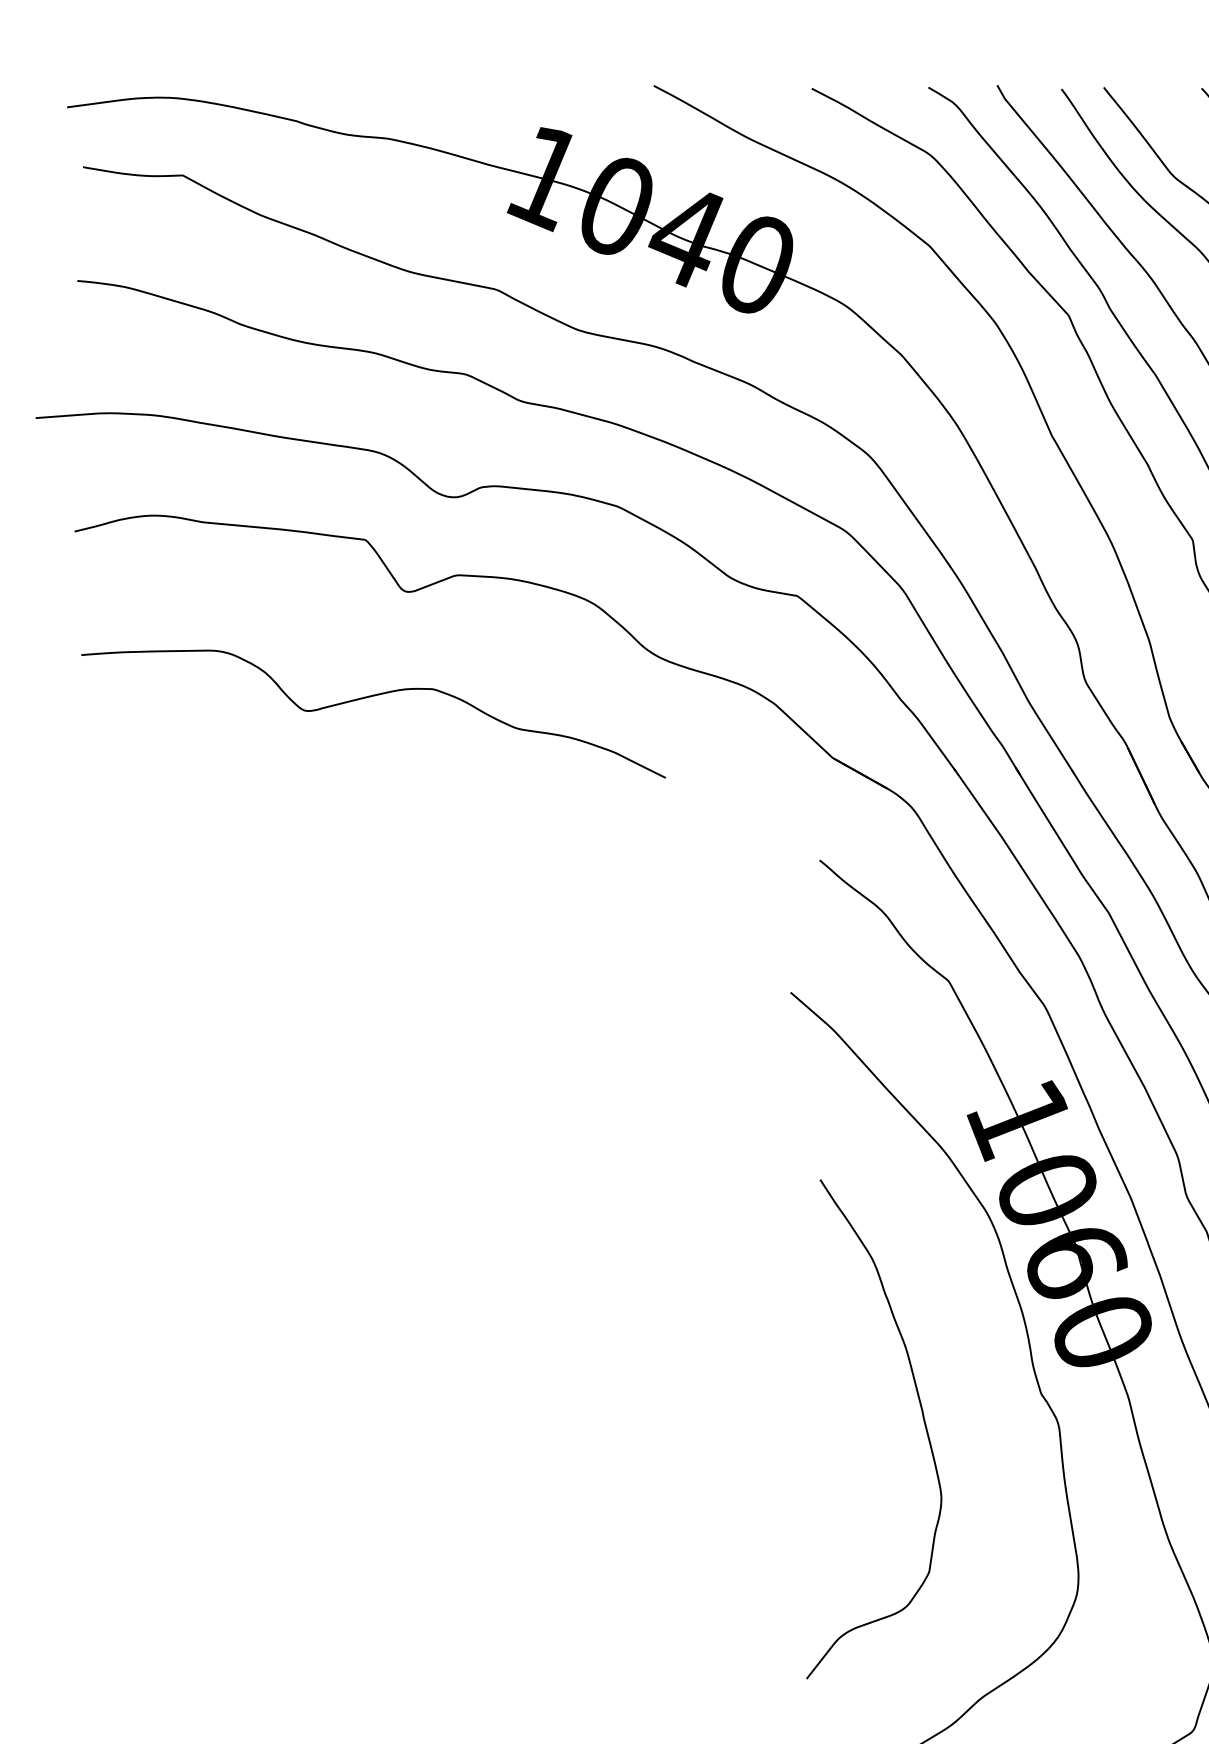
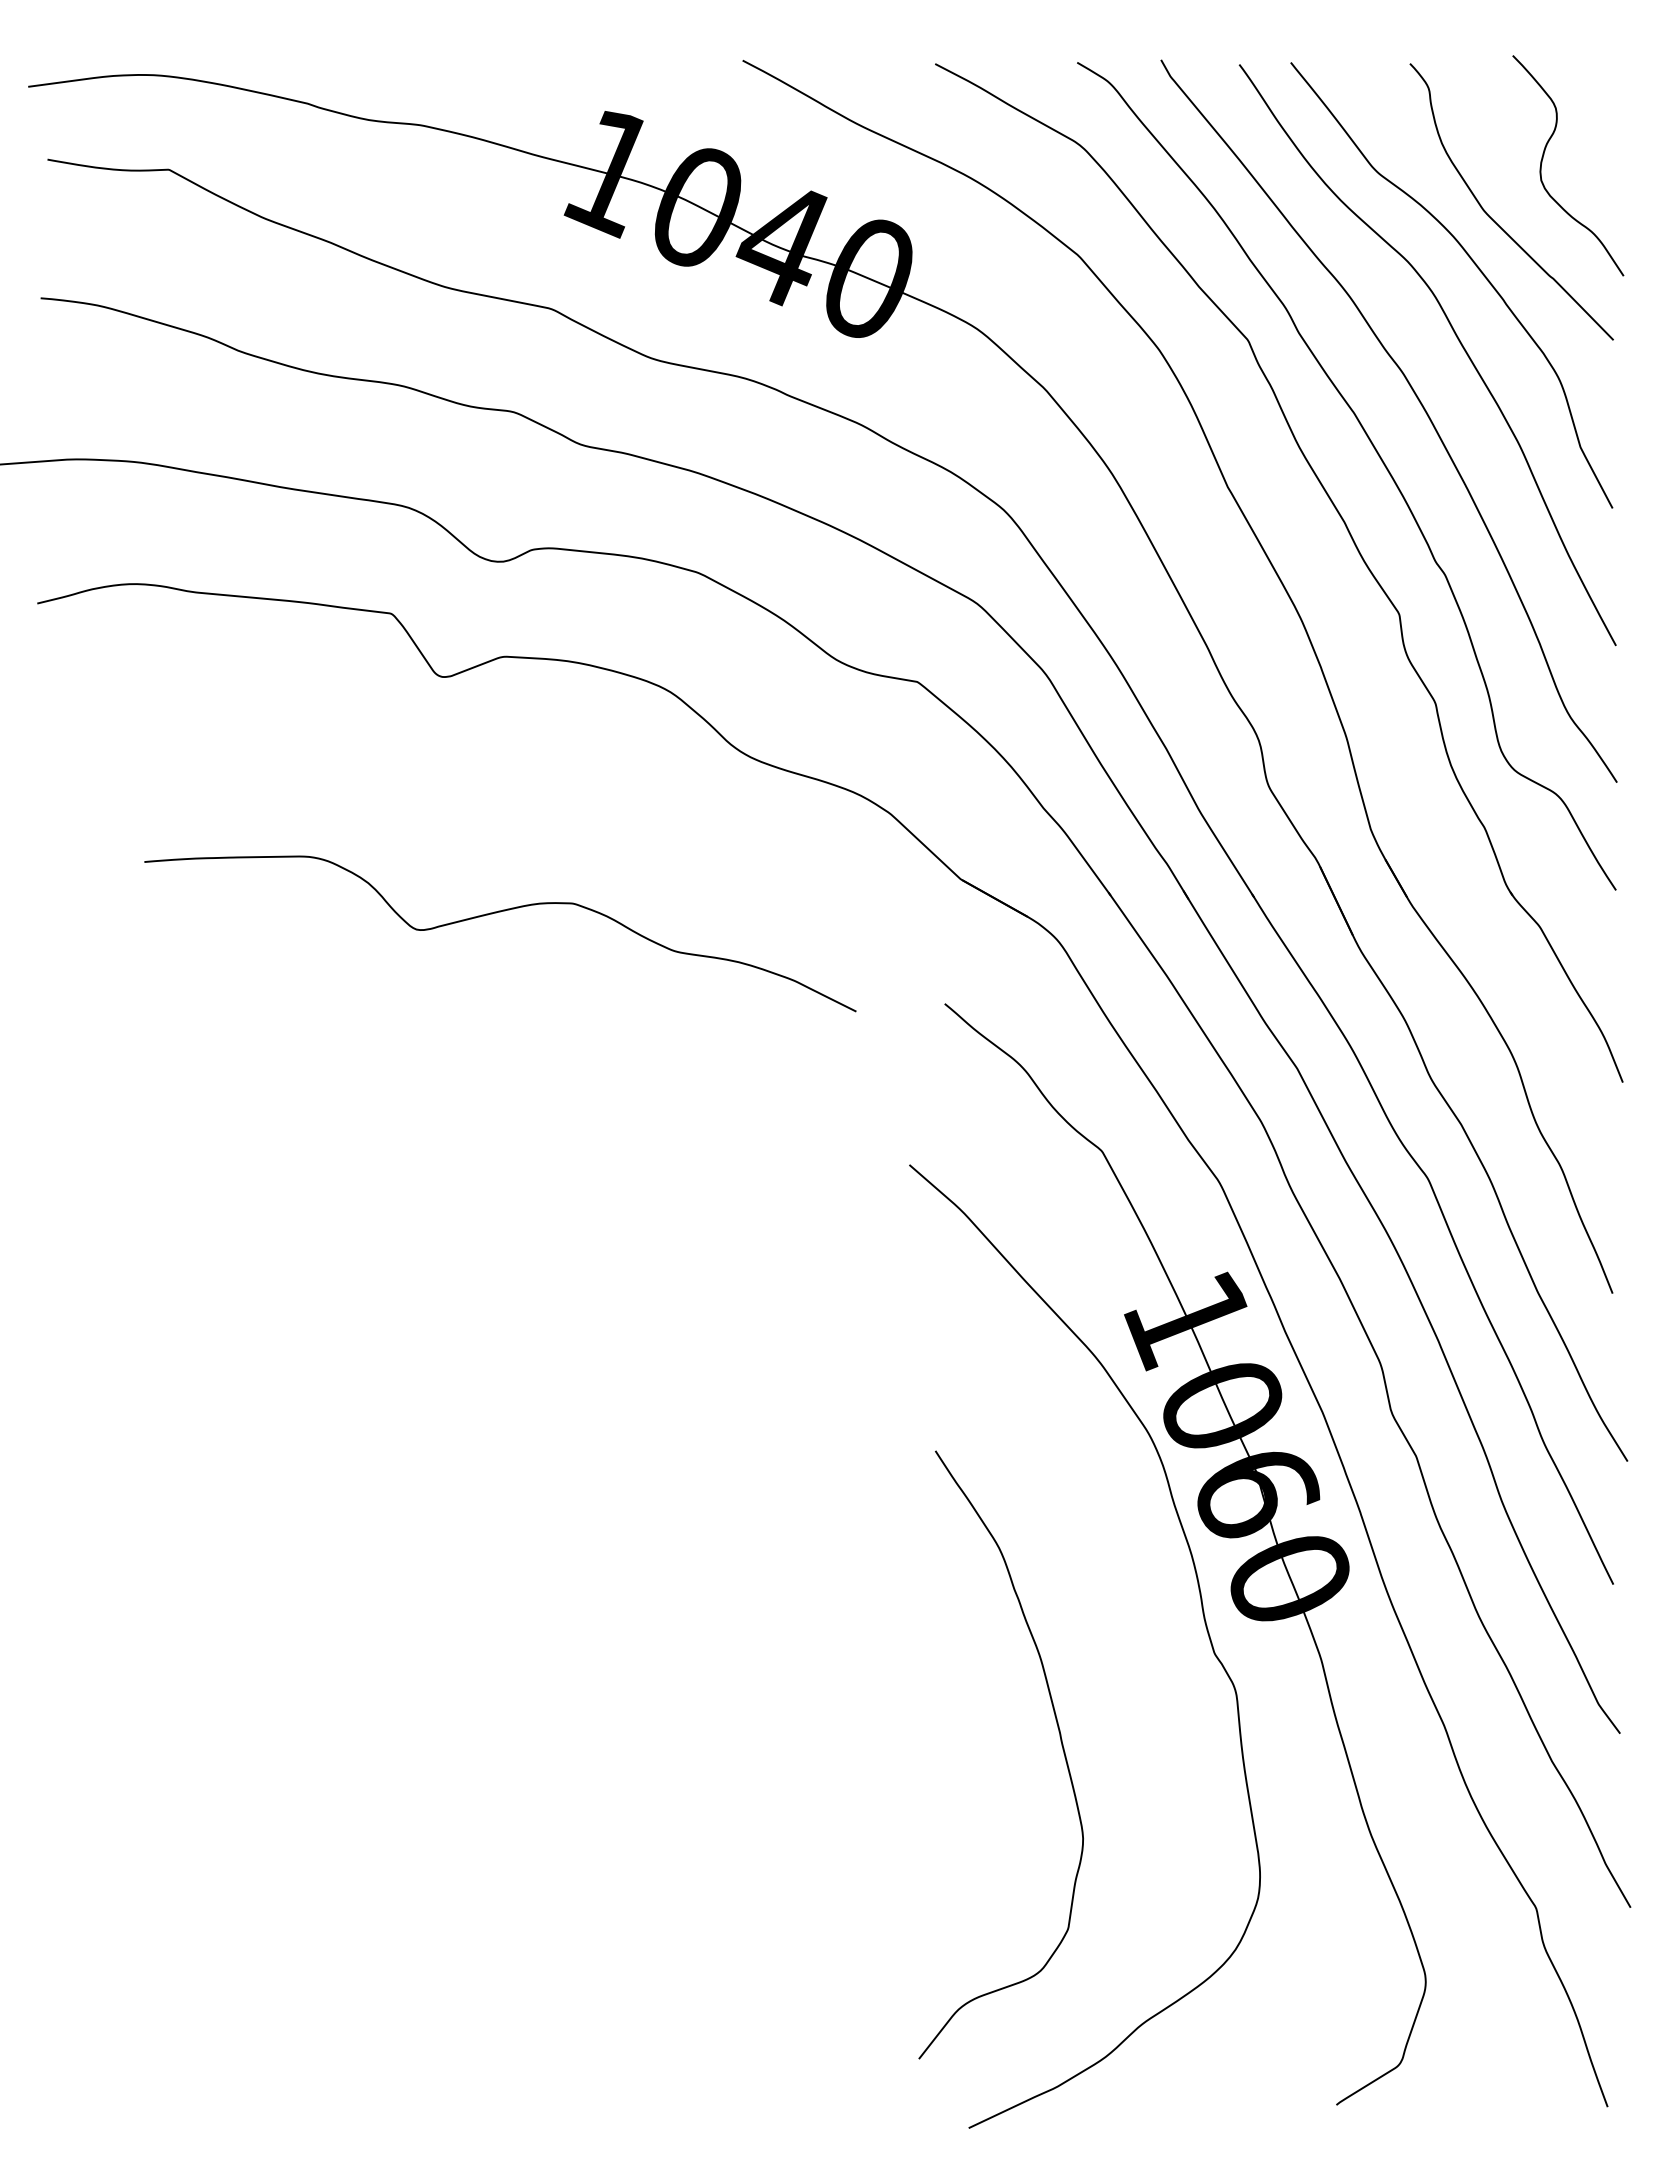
curve: (370, 697) -> (496, 913), moved
curve: (922, 1418) -> (1060, 1741), moved

